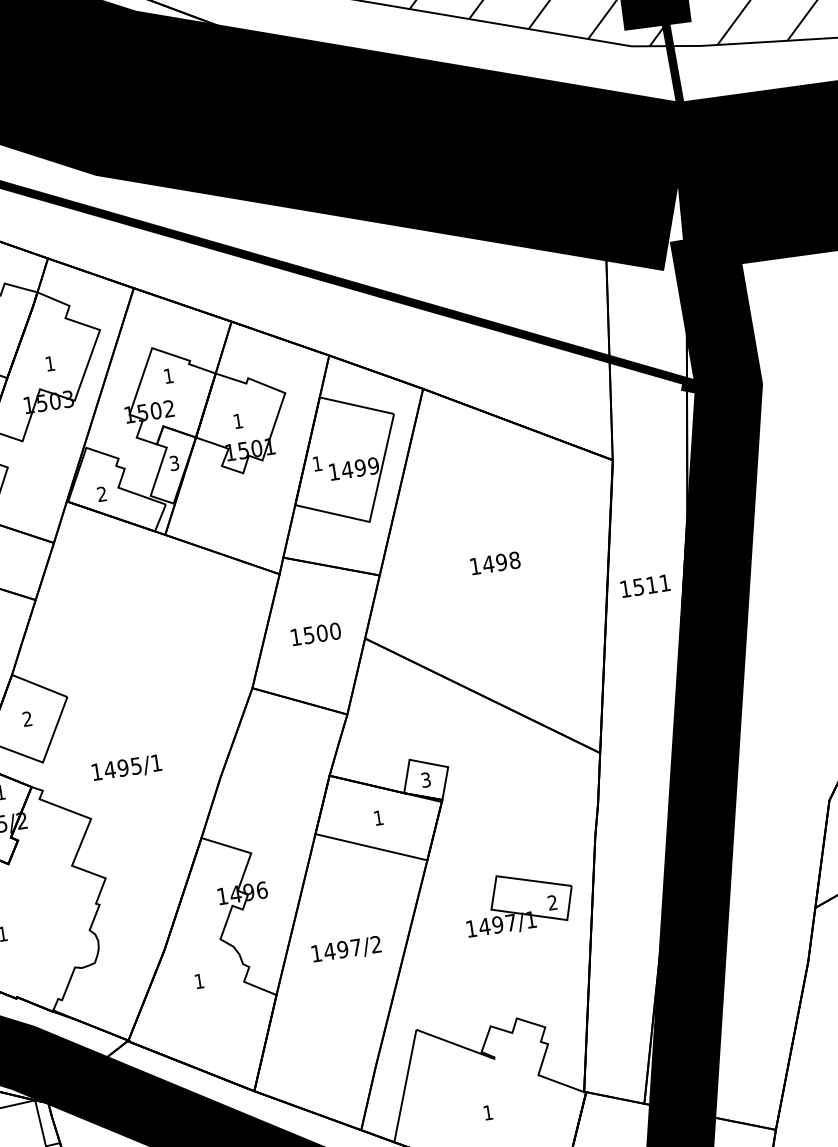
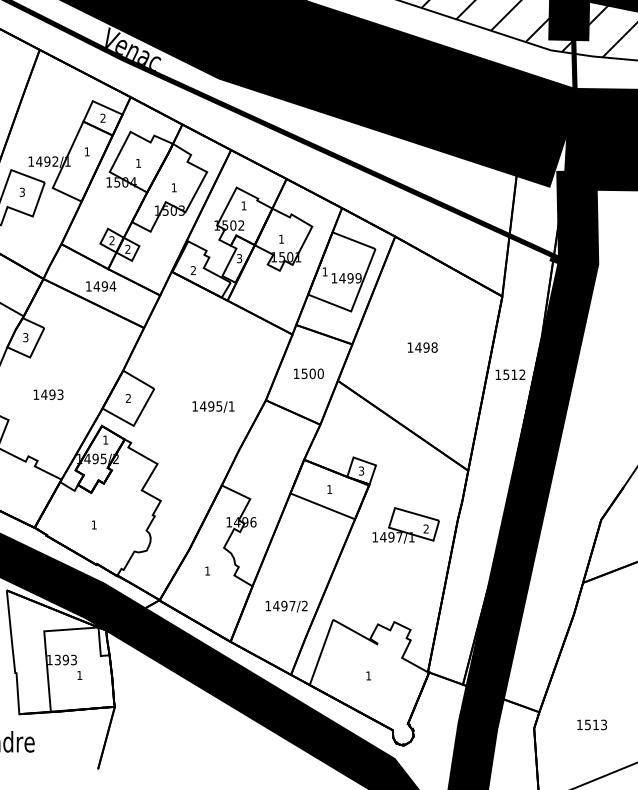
text: (664, 582) -> (522, 374), 1511 -> 1512
text: (126, 767) -> (213, 406), moved
part: (517, 902) -> (405, 525), moved
text: (346, 949) -> (286, 606), moved

